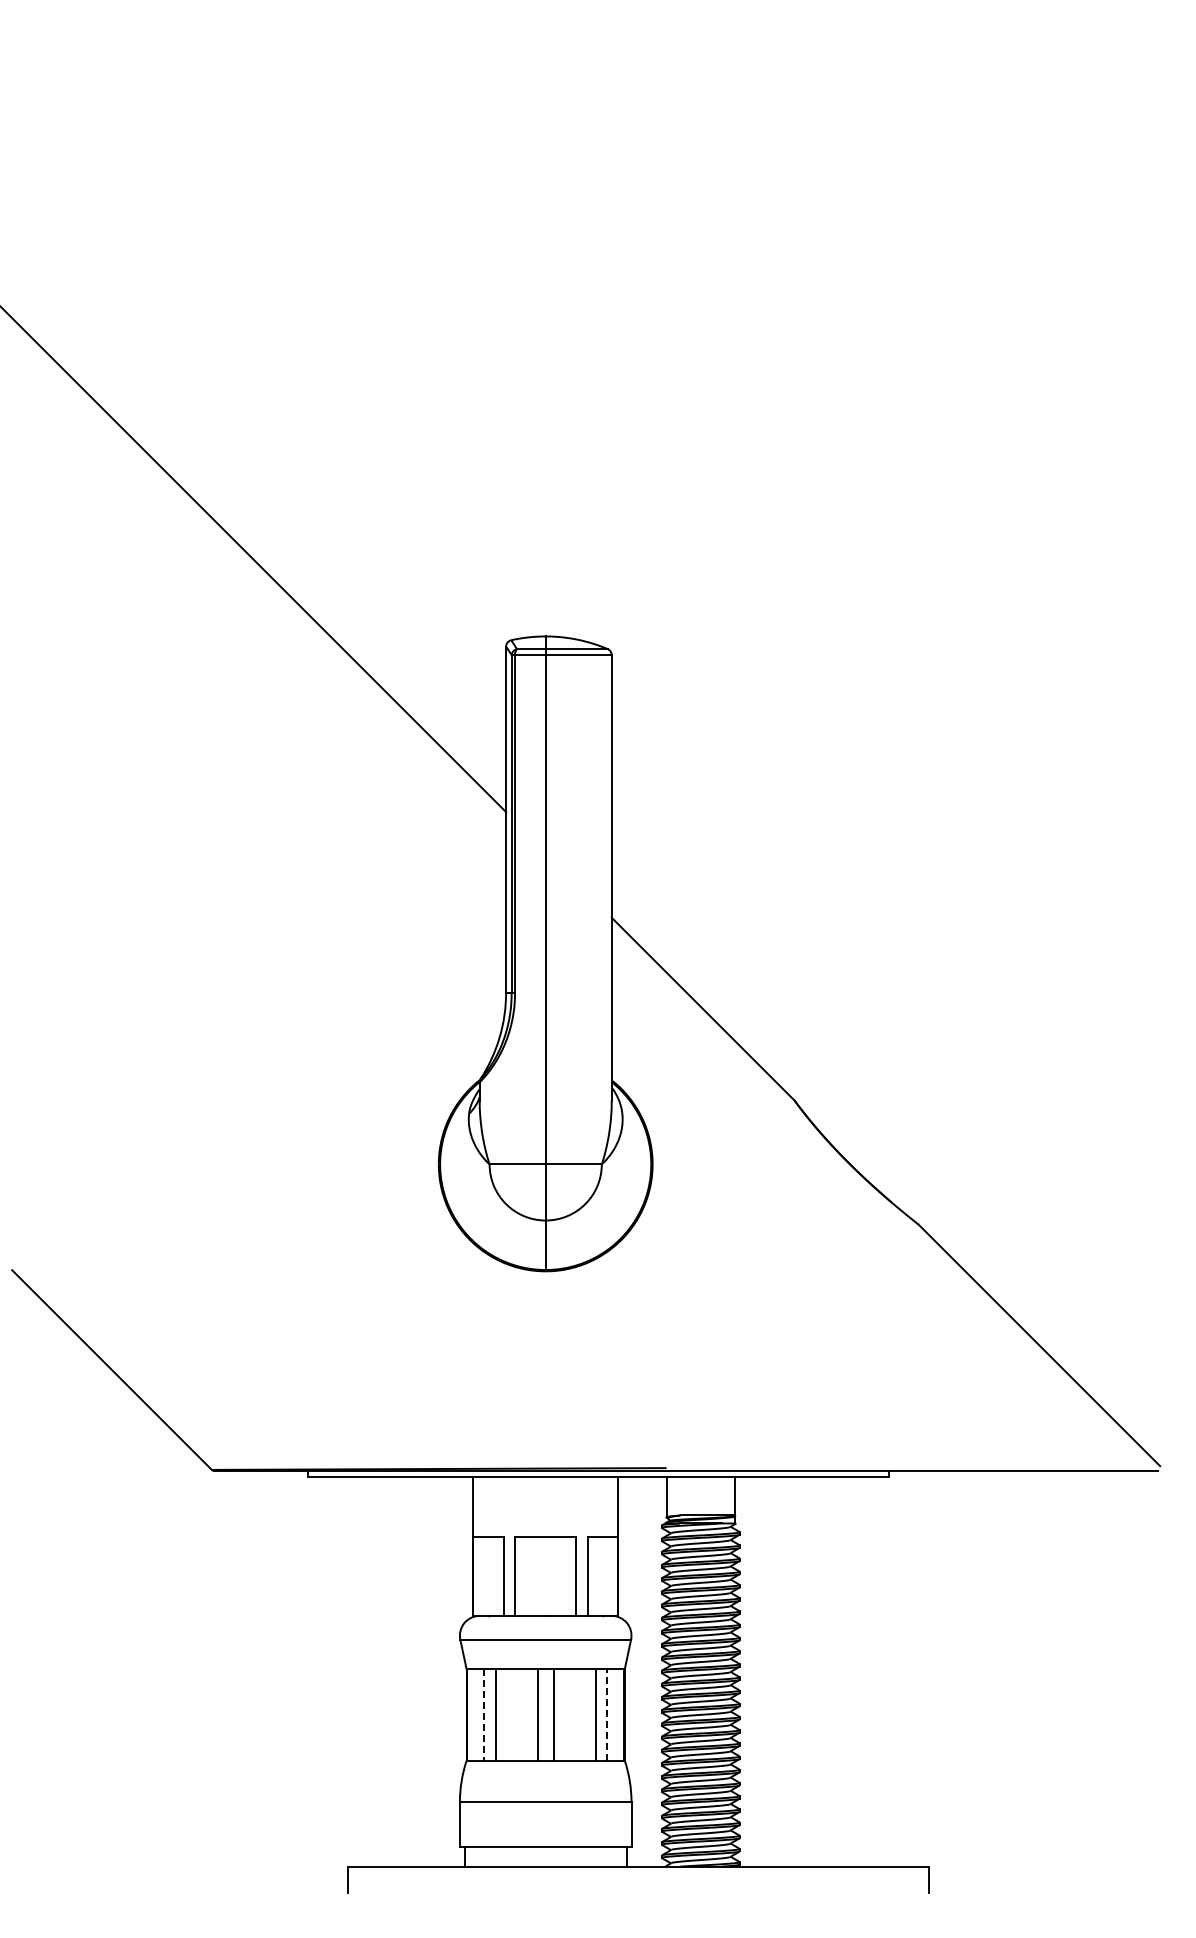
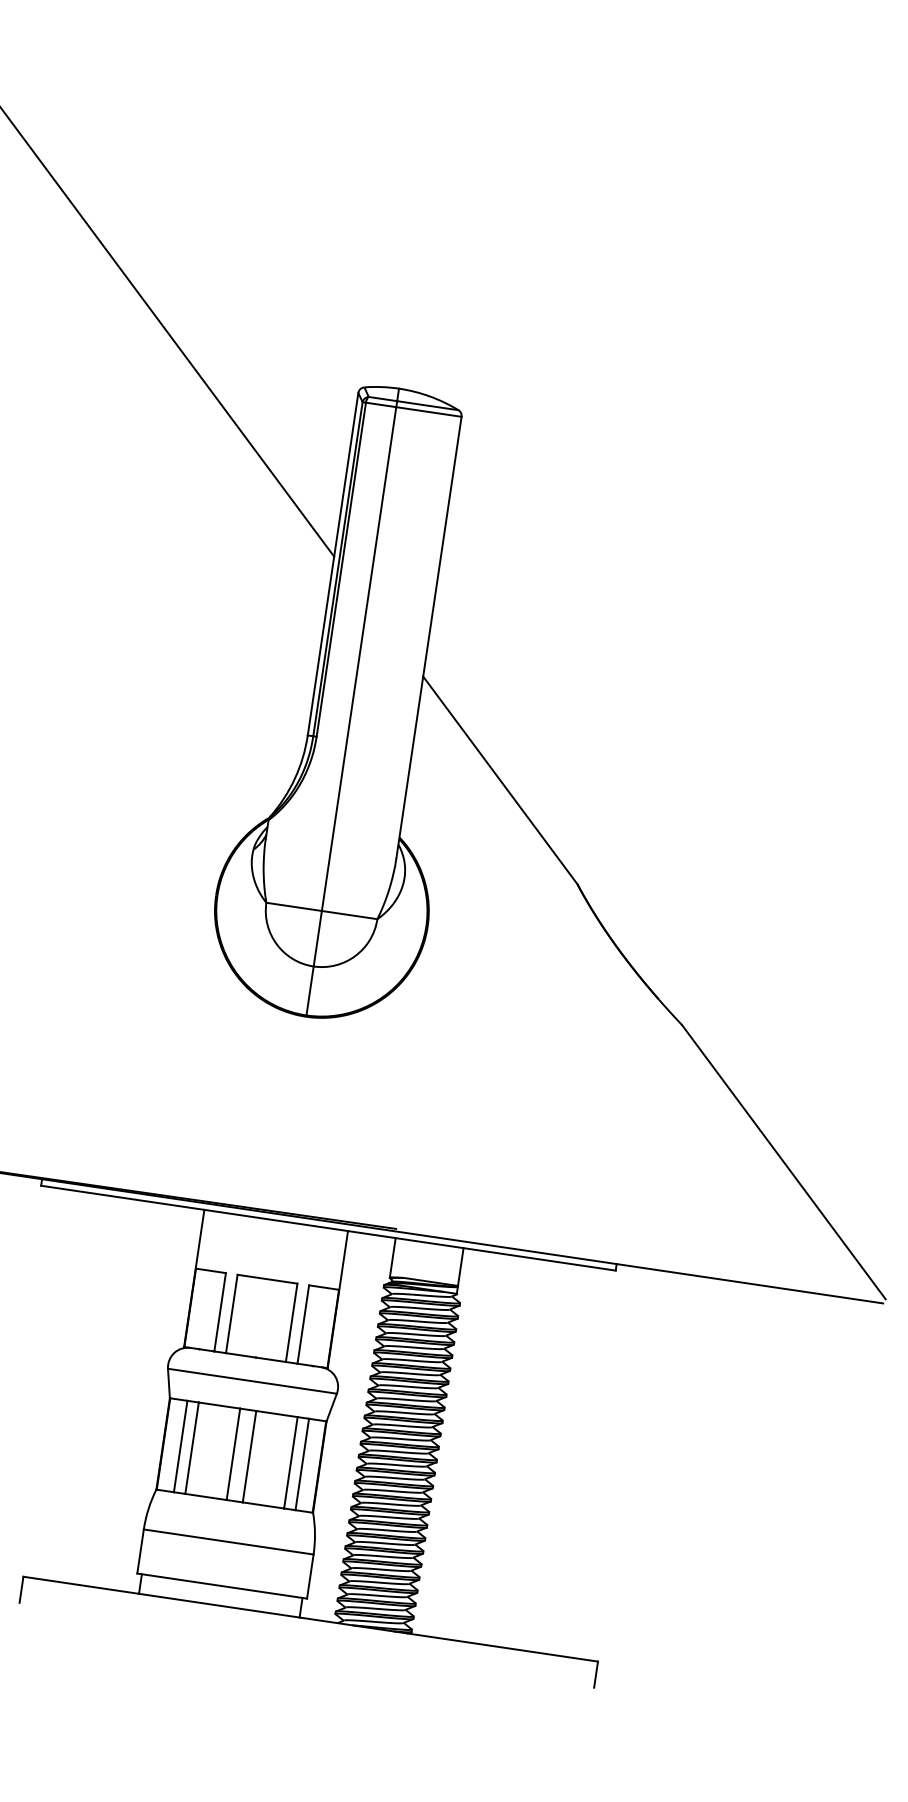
line: (607, 1714) -> (302, 1464), dashed -> solid
line: (484, 1715) -> (180, 1447), dashed -> solid

